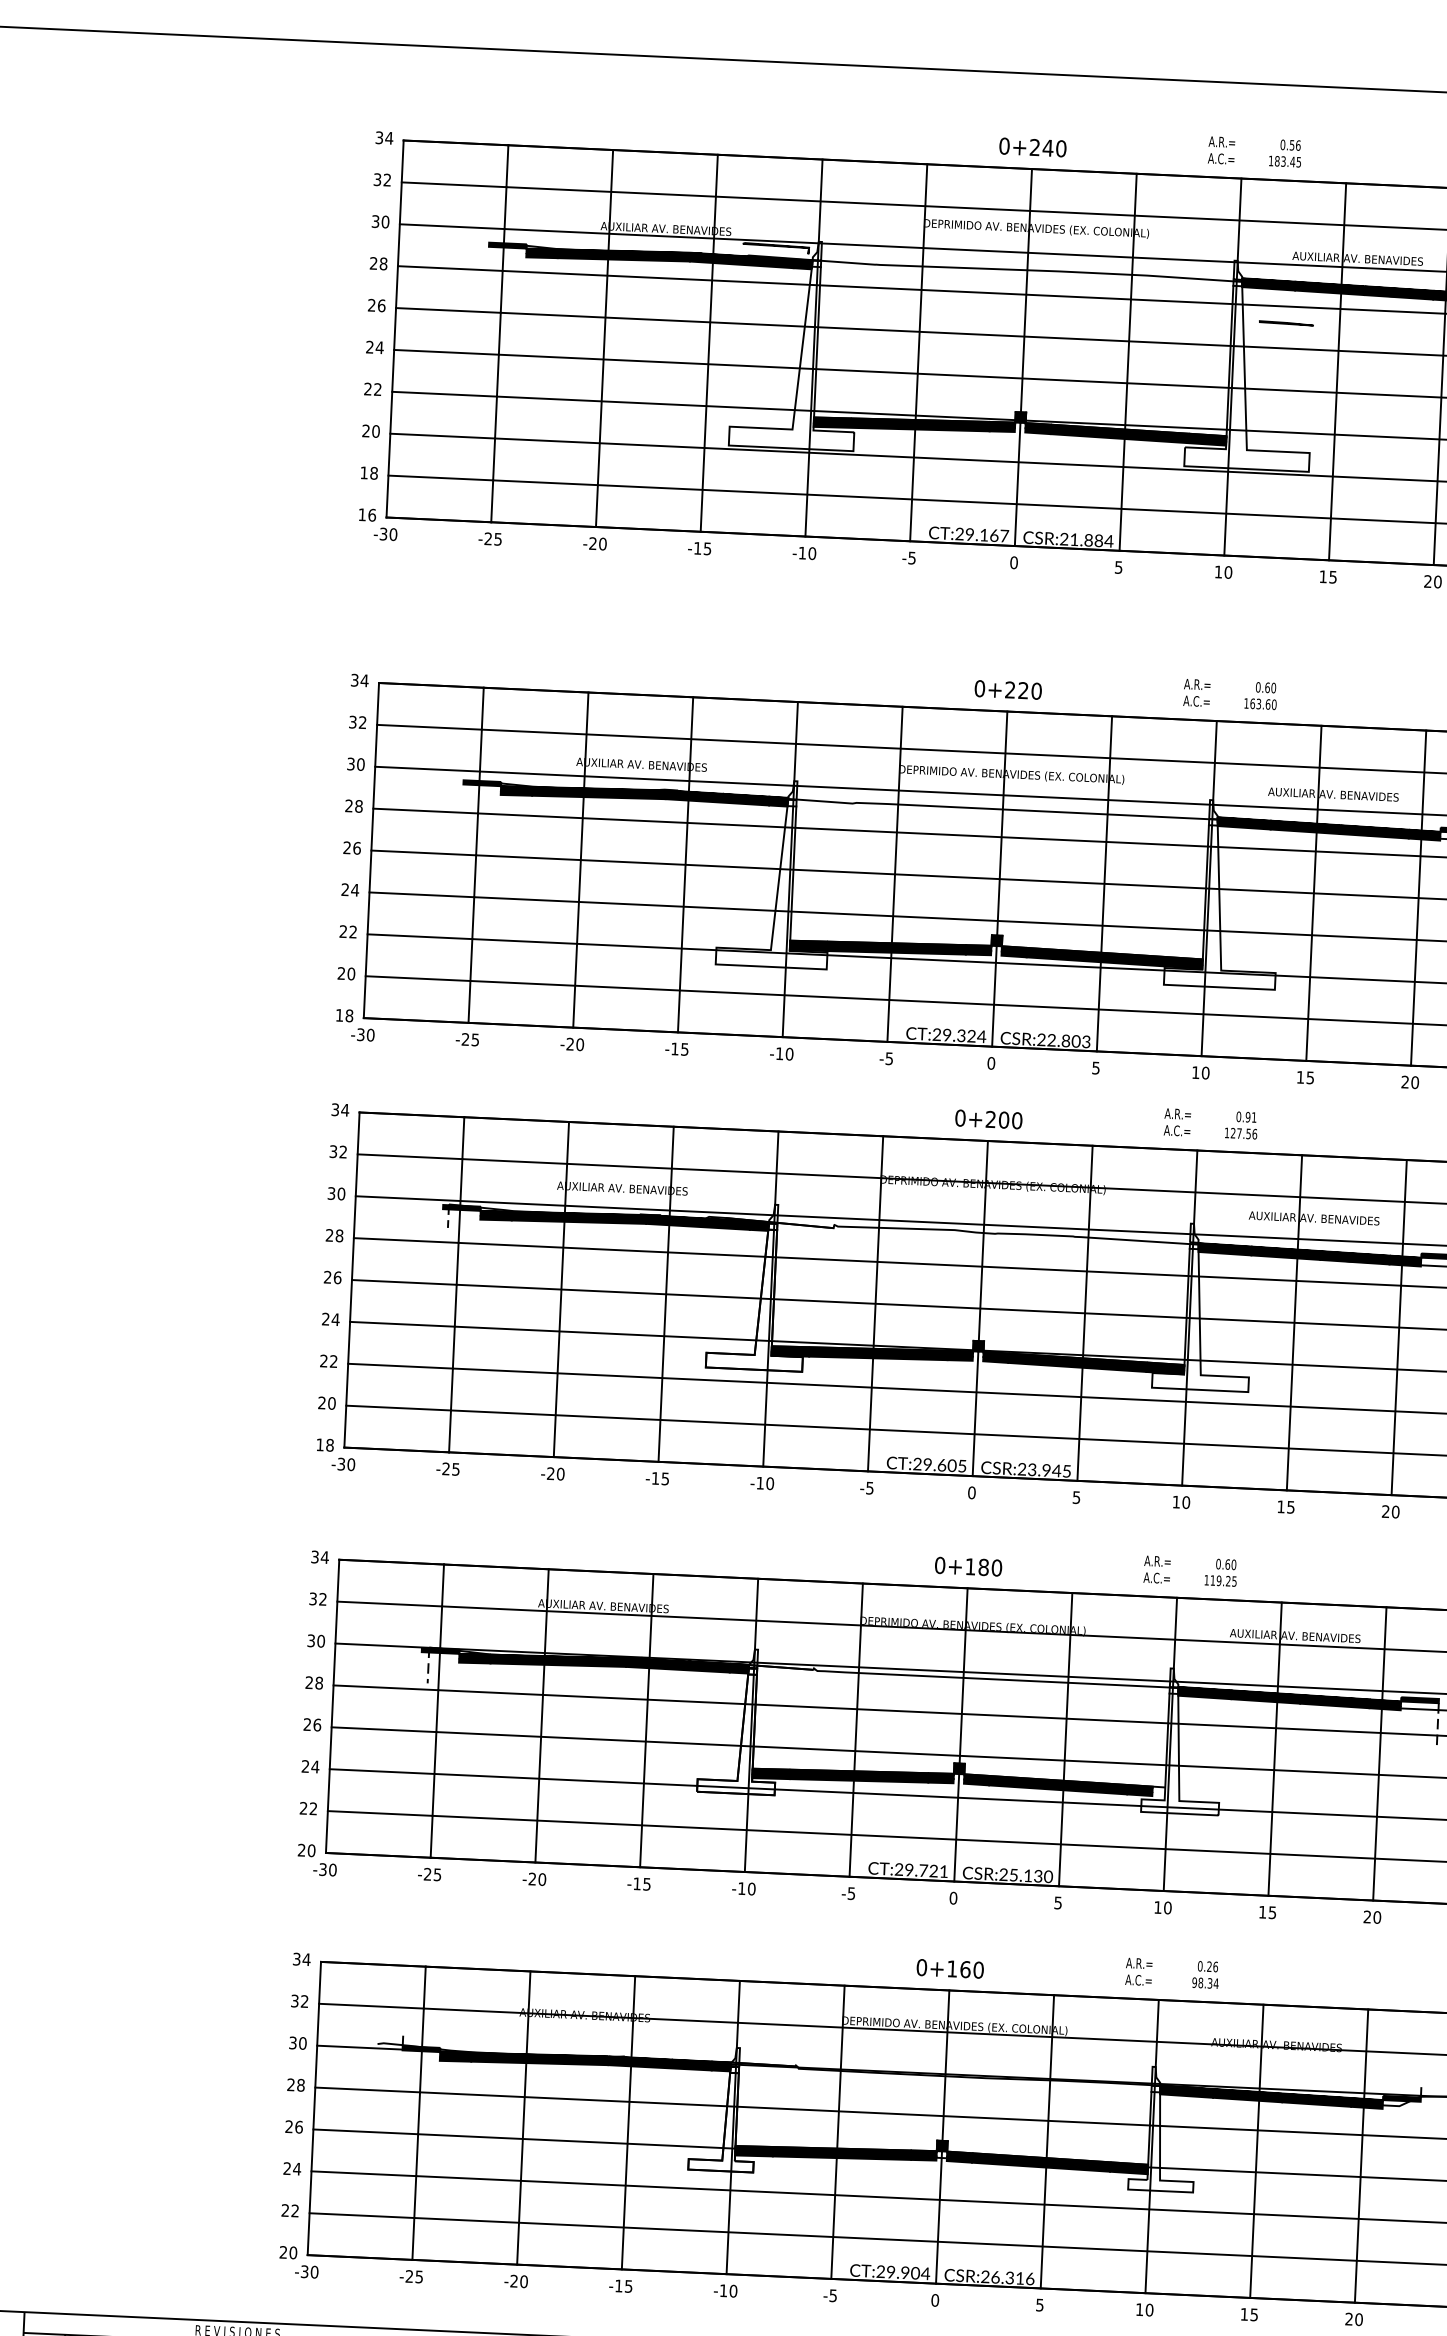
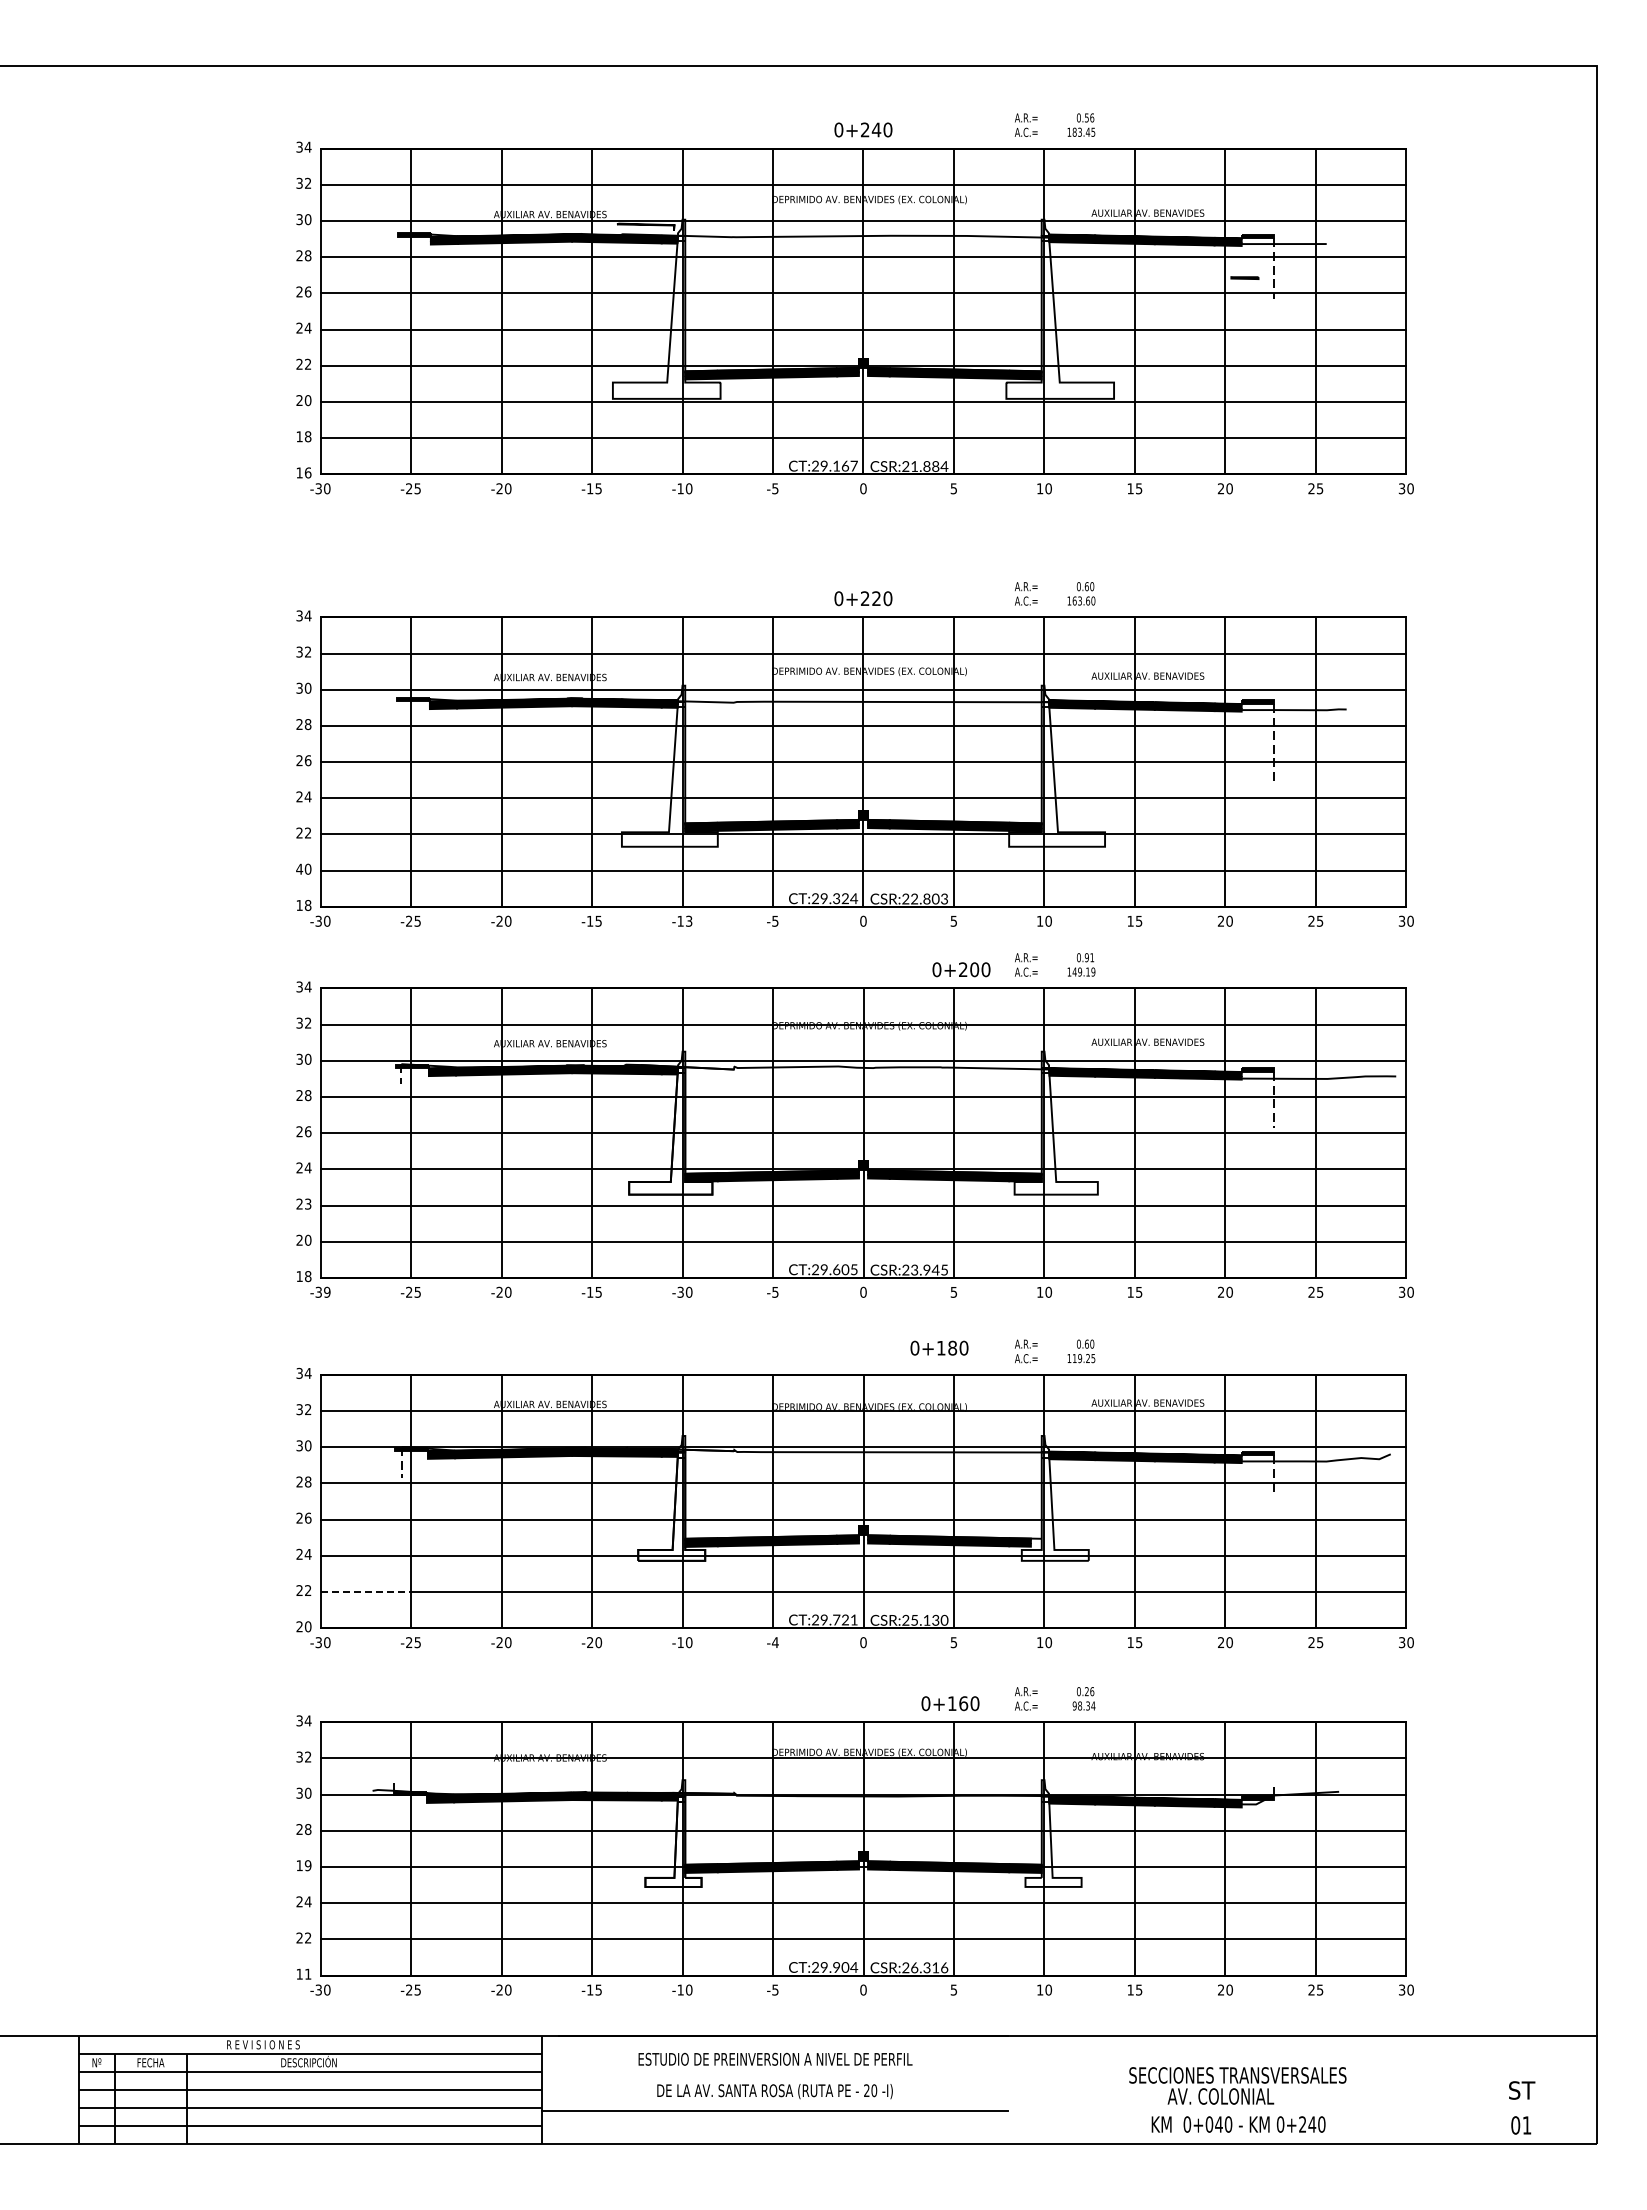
line: (1285, 323) -> (1088, 271), removed
text: (341, 972) -> (299, 868), 20 -> 40
text: (788, 1053) -> (688, 920), -10 -> -13
text: (988, 1119) -> (961, 969), moved
text: (1243, 1133) -> (1083, 971), 127.56 -> 149.19
text: (334, 1361) -> (308, 1204), 22 -> 23
text: (351, 1464) -> (327, 1292), -30 -> -39
text: (760, 1482) -> (680, 1291), -10 -> -30
text: (968, 1565) -> (939, 1347), moved
line: (380, 1812) -> (366, 1591), solid -> dashed
text: (642, 1883) -> (594, 1642), -15 -> -20
text: (850, 1893) -> (774, 1642), -5 -> -4
text: (950, 1968) -> (950, 1703), moved
text: (293, 2126) -> (303, 1865), 26 -> 19
text: (287, 2251) -> (303, 1973), 20 -> 11

